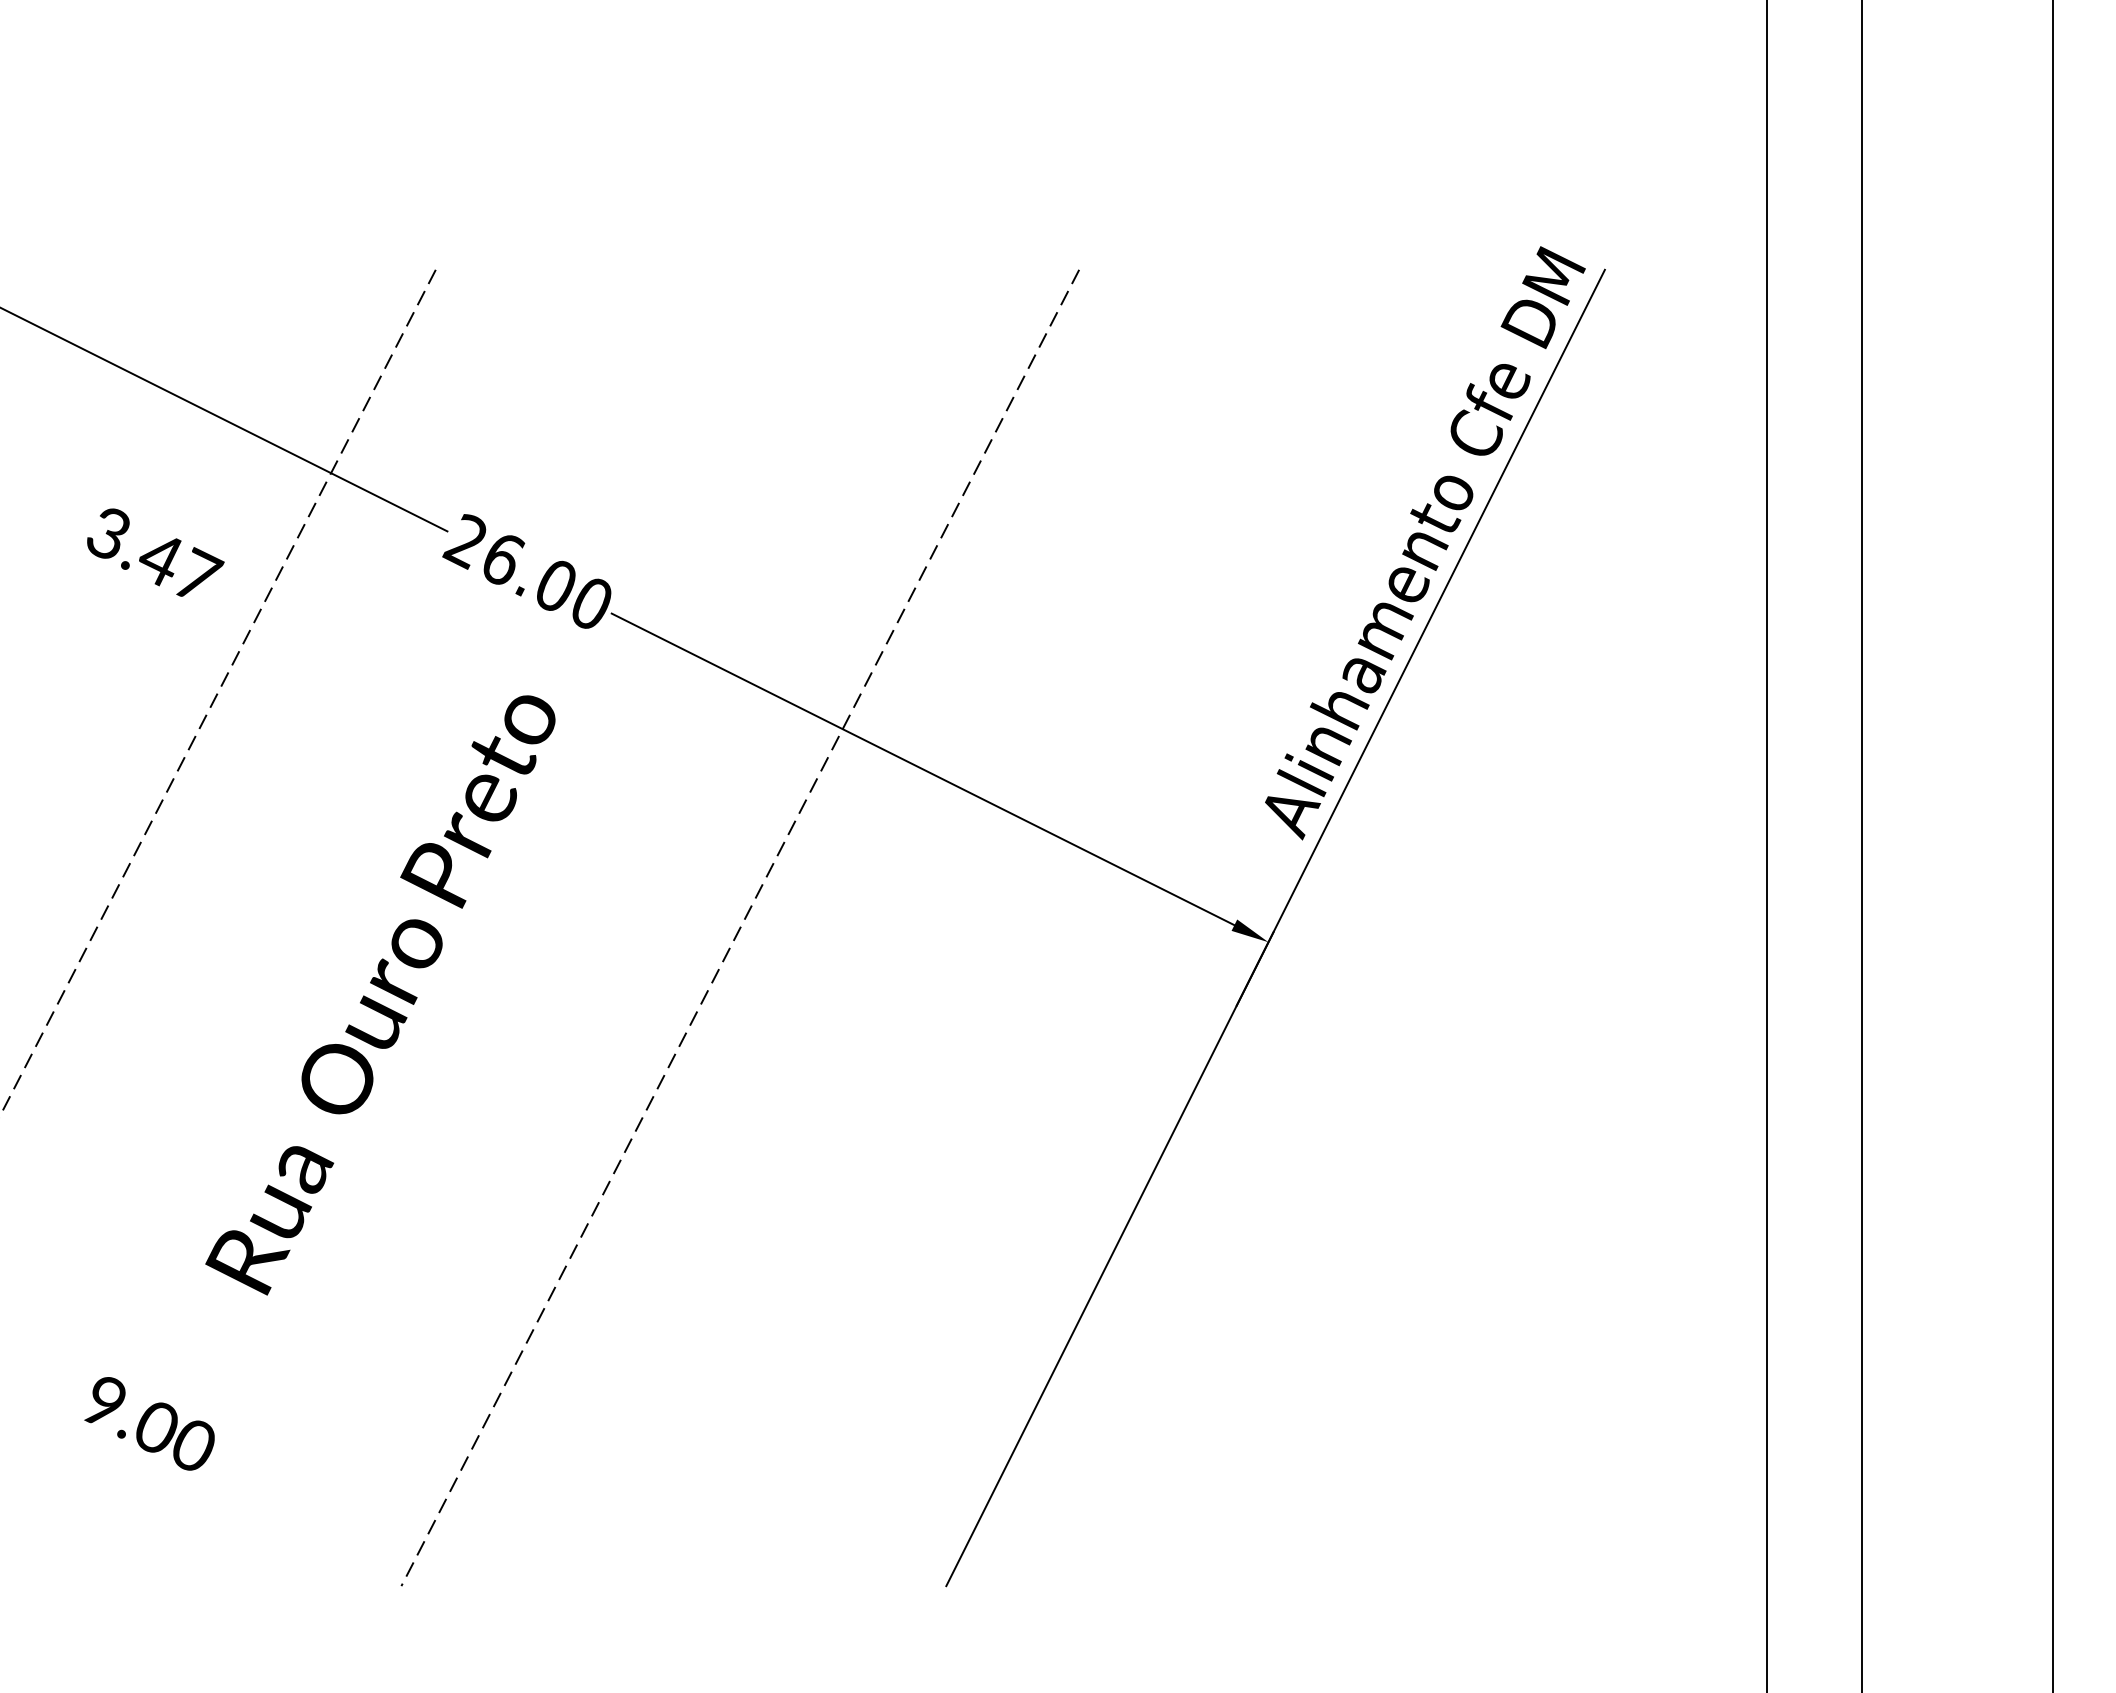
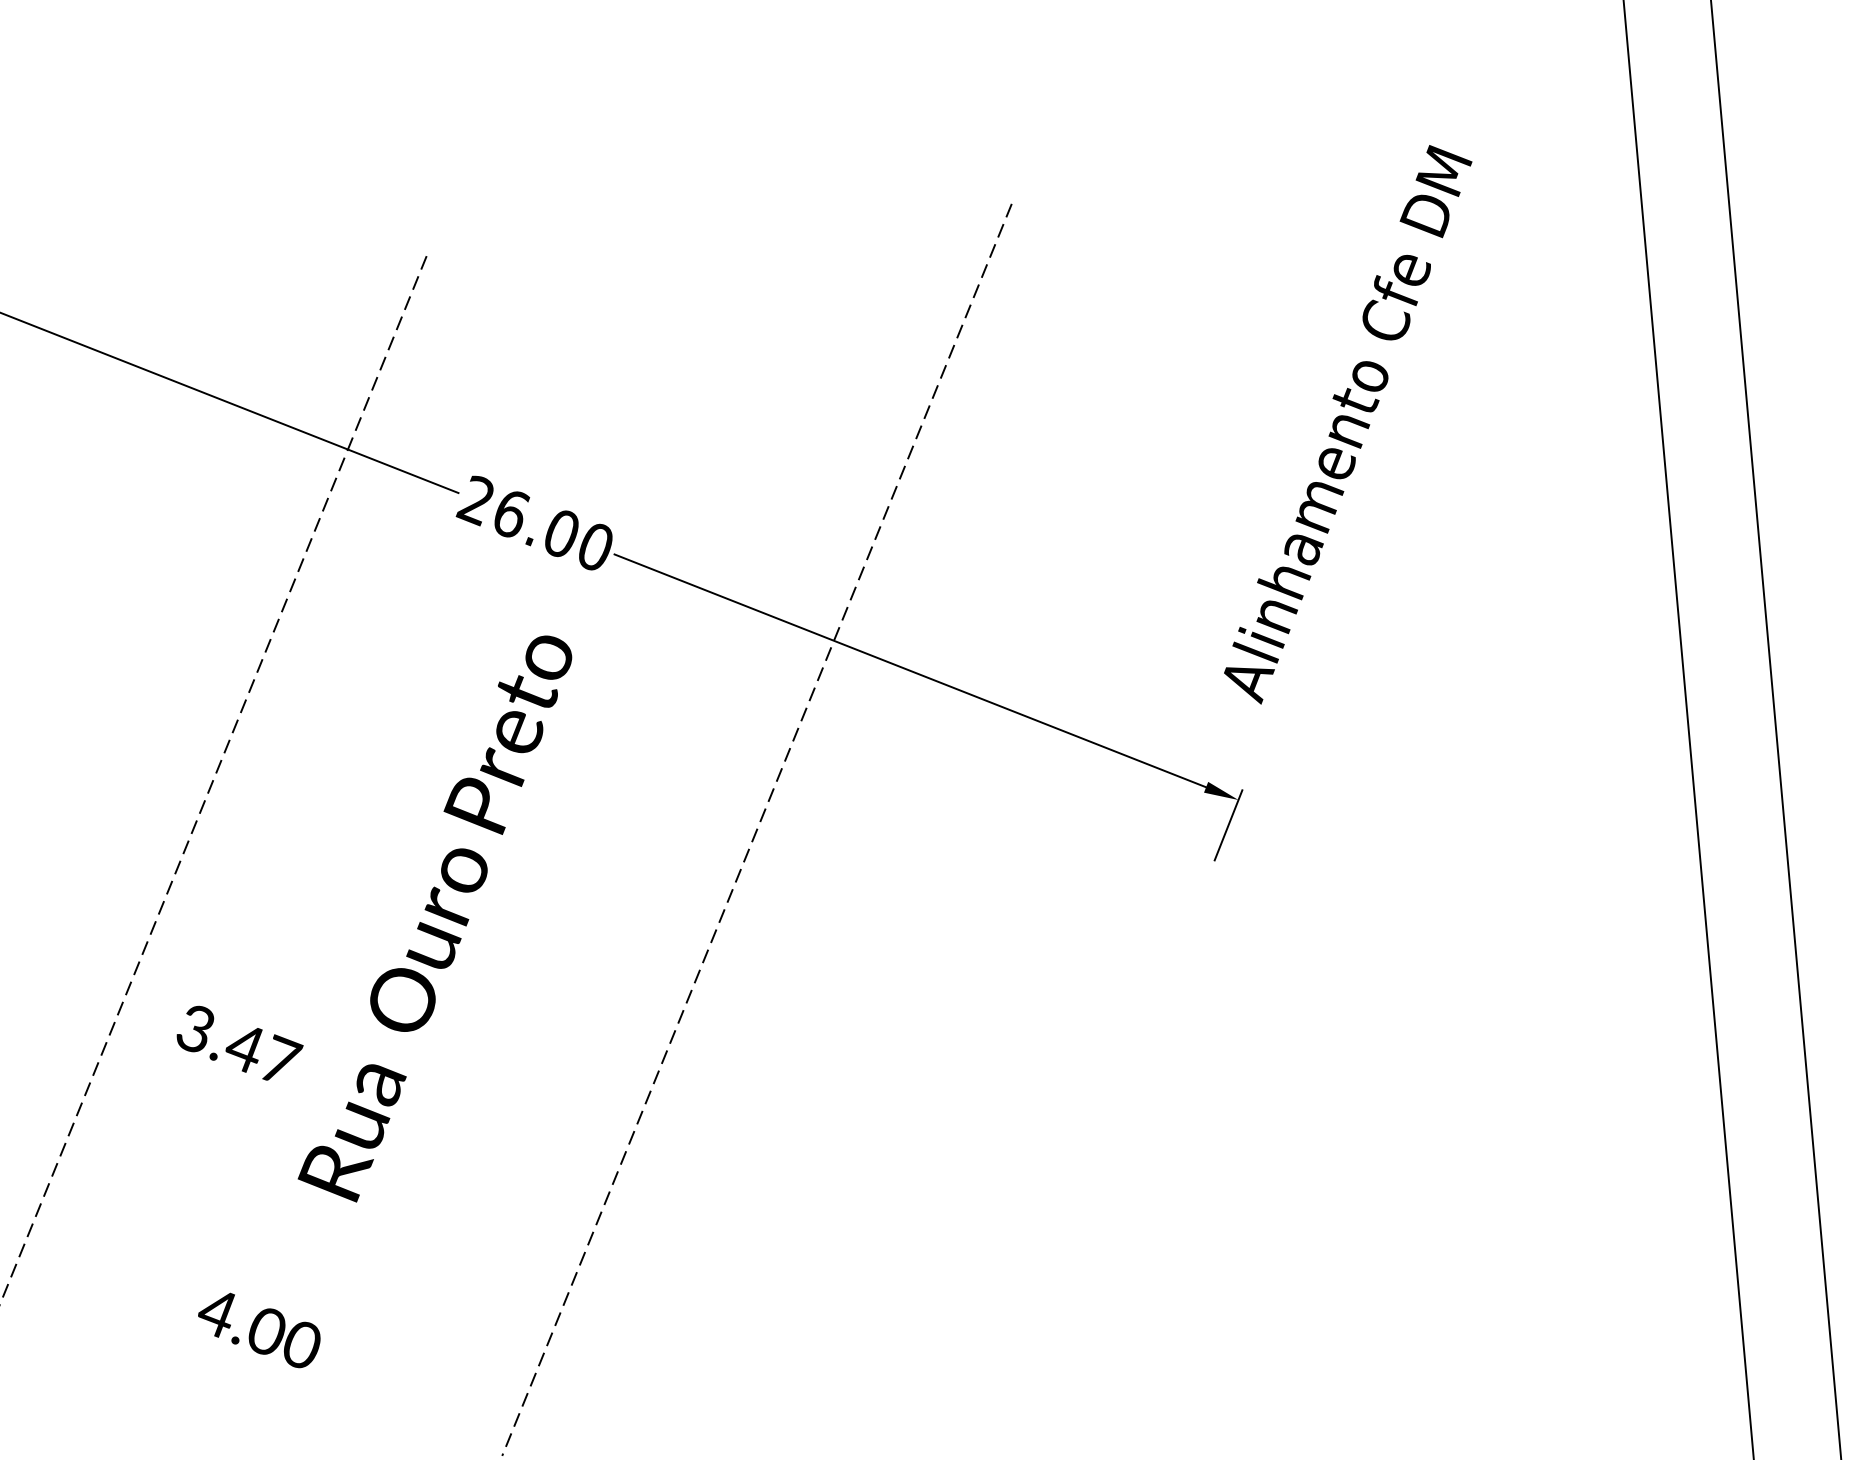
text: (155, 552) -> (239, 1042), moved
line: (1275, 927) -> (1243, 786), removed
text: (104, 1403) -> (217, 1313), 9.00 -> 4.00

